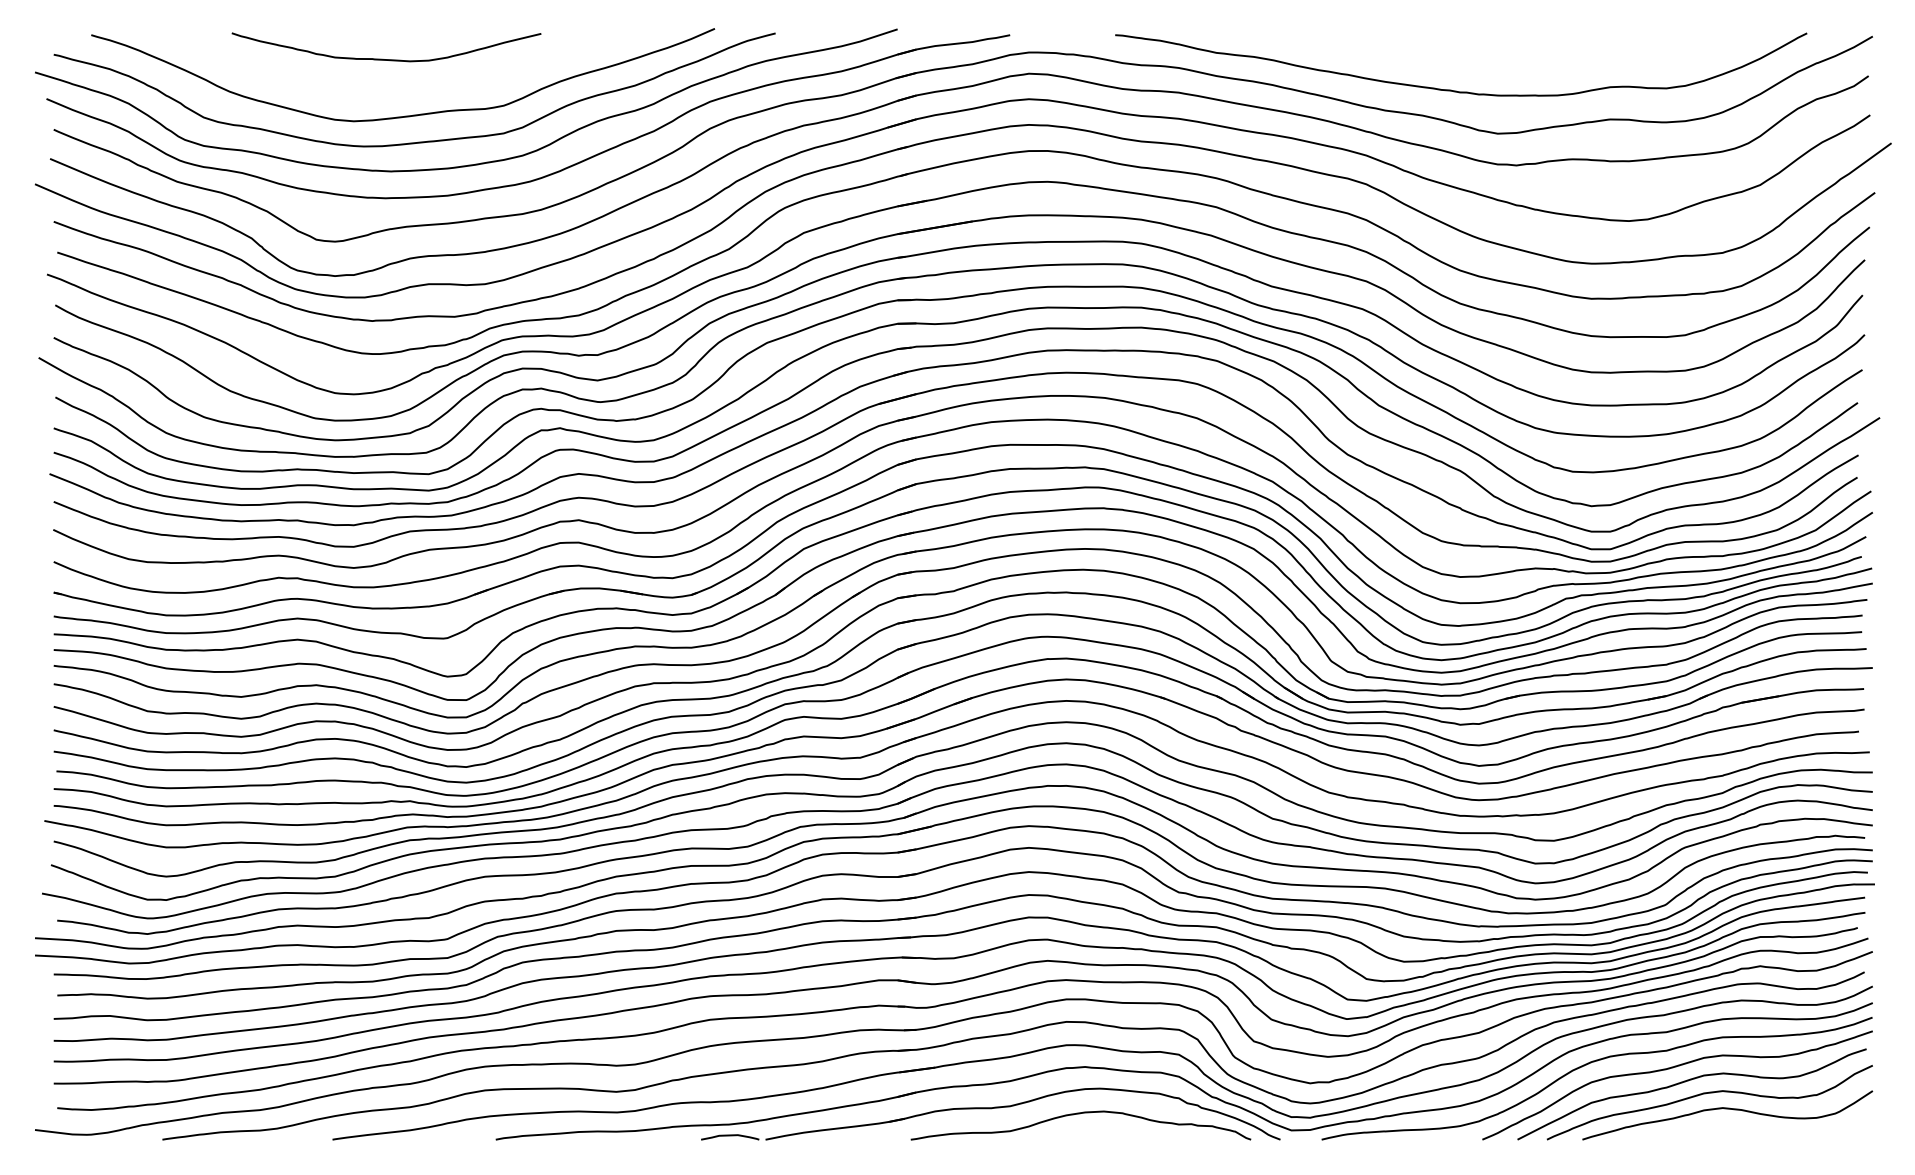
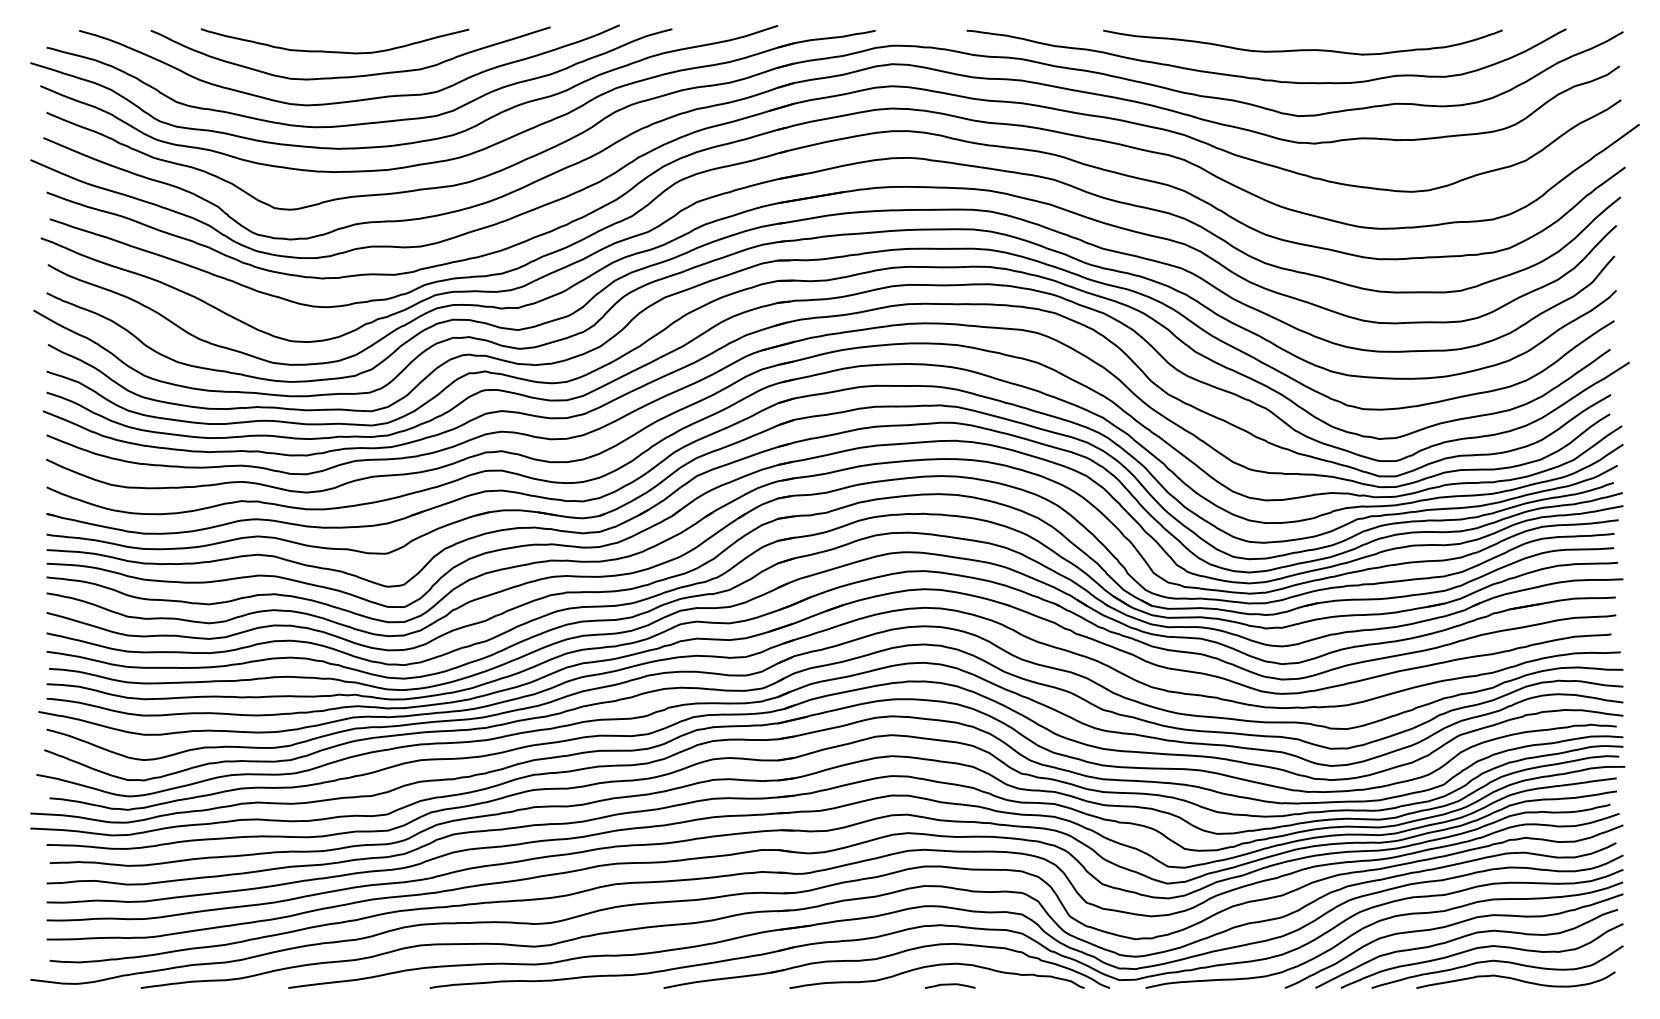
curve: (1502, 56) -> (1302, 49), added
curve: (404, 87) -> (350, 76), added
curve: (1748, 1130) -> (1515, 980), added
curve: (730, 1136) -> (950, 985), moved

